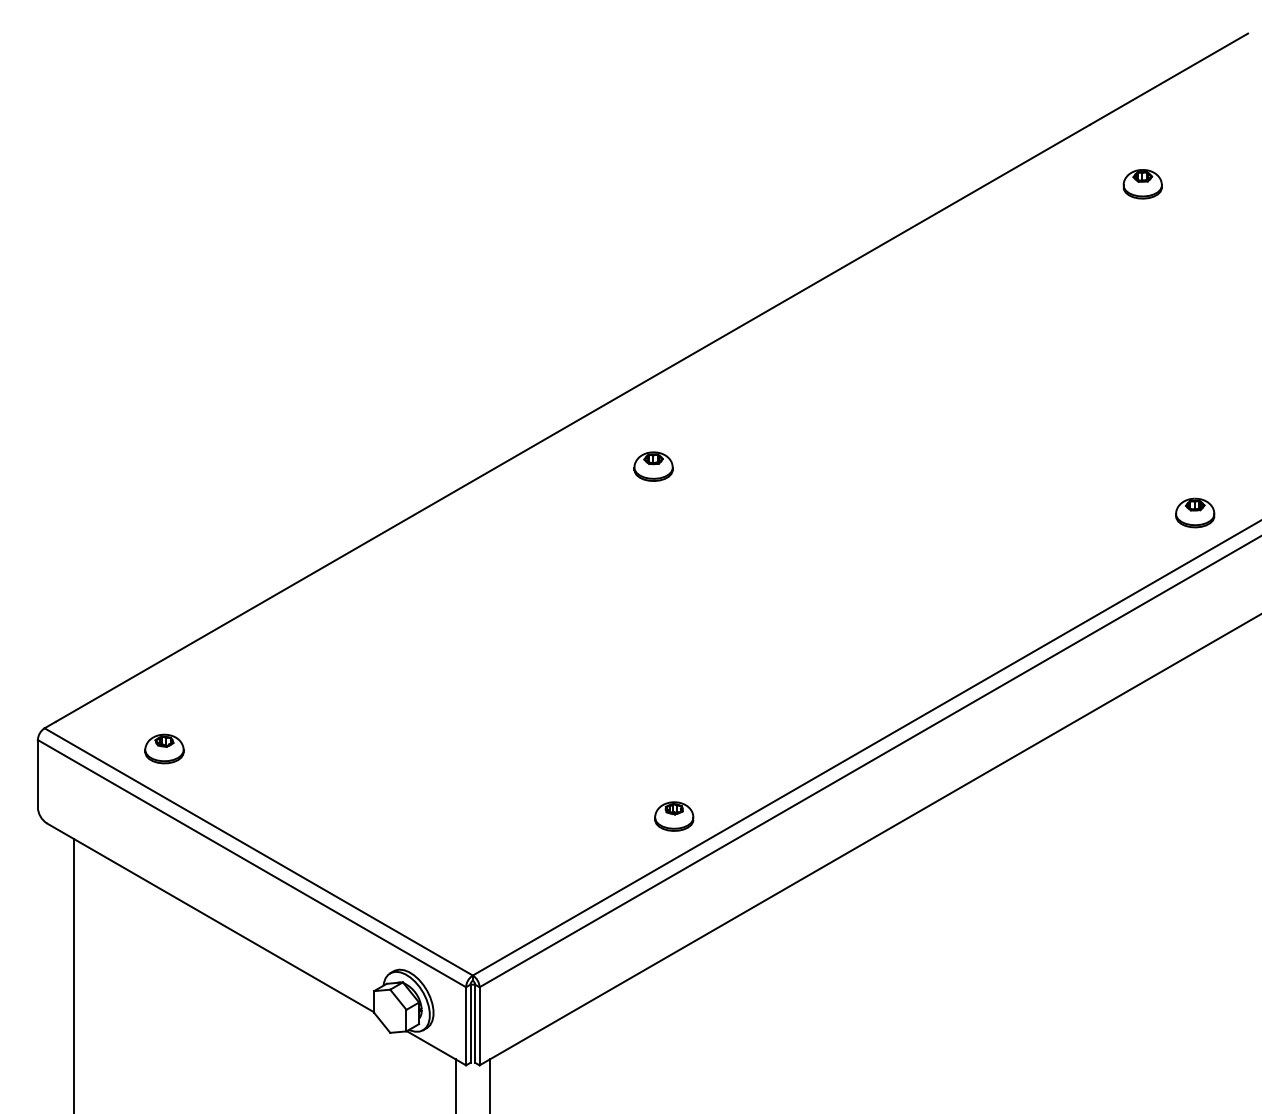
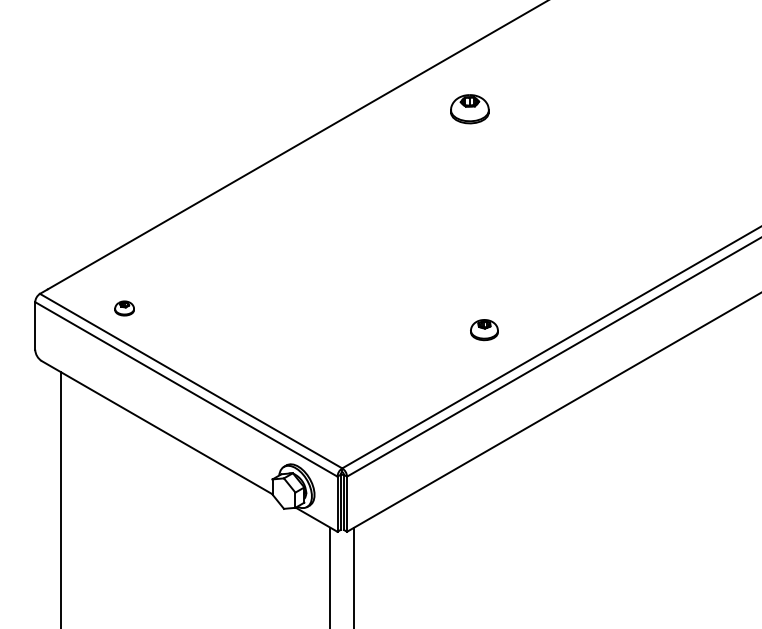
part: (653, 466) -> (469, 109), size x1.4
part: (164, 748) -> (124, 308), size x0.7
part: (674, 816) -> (484, 330), moved

